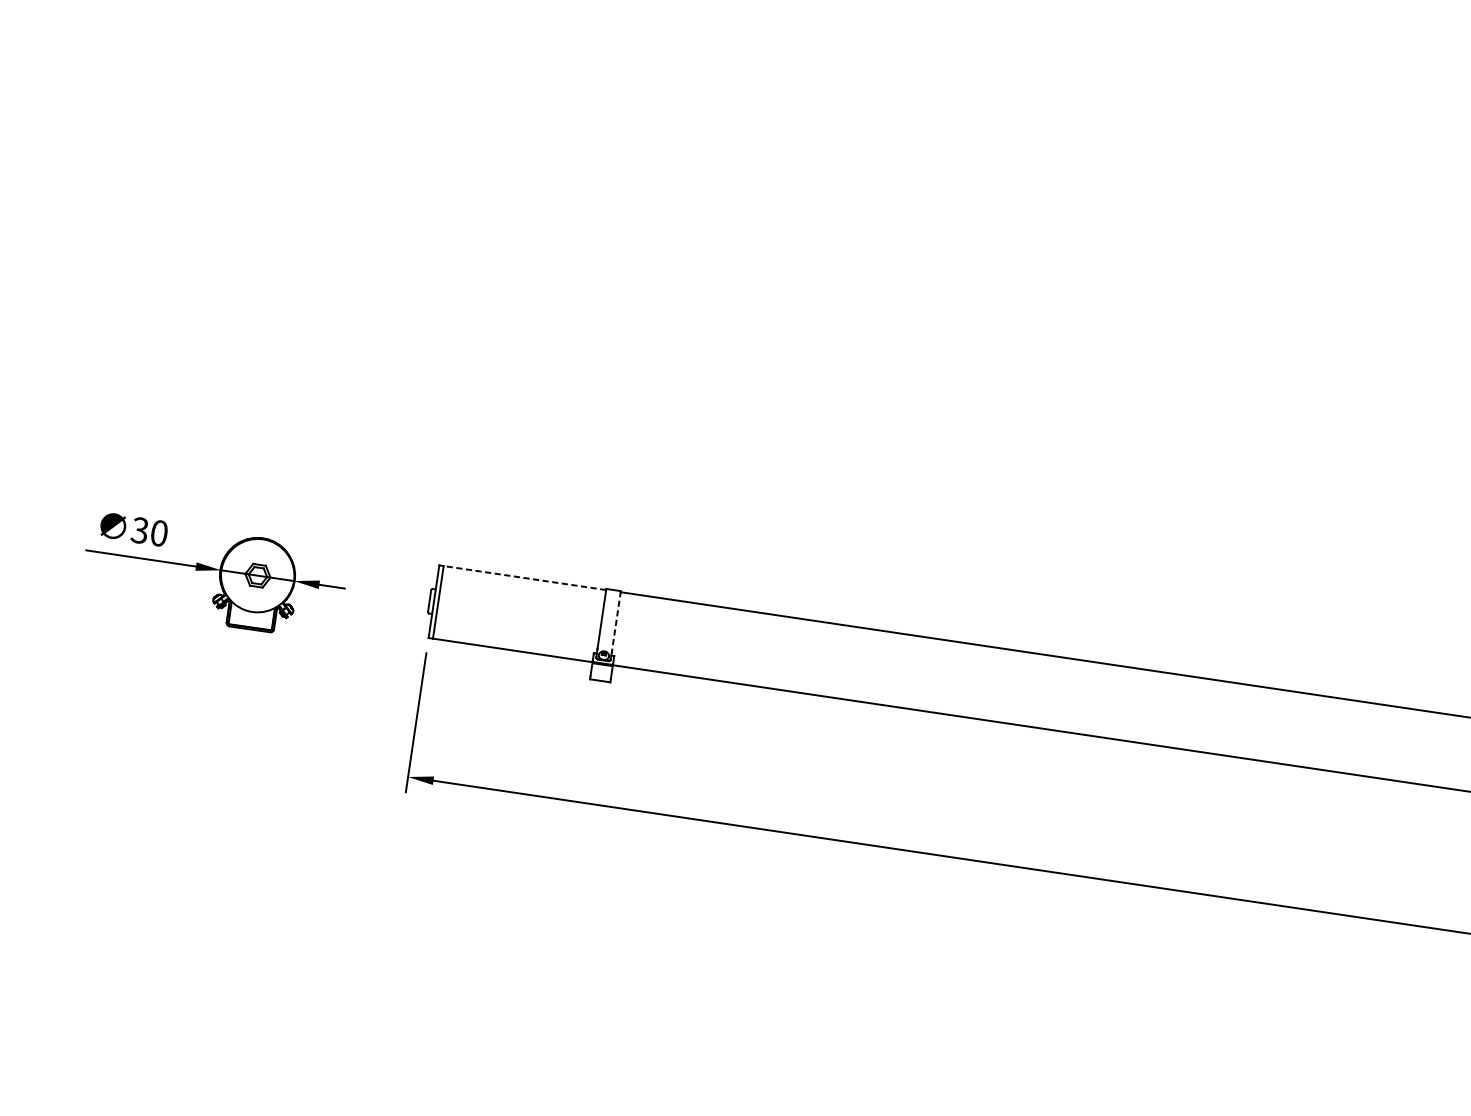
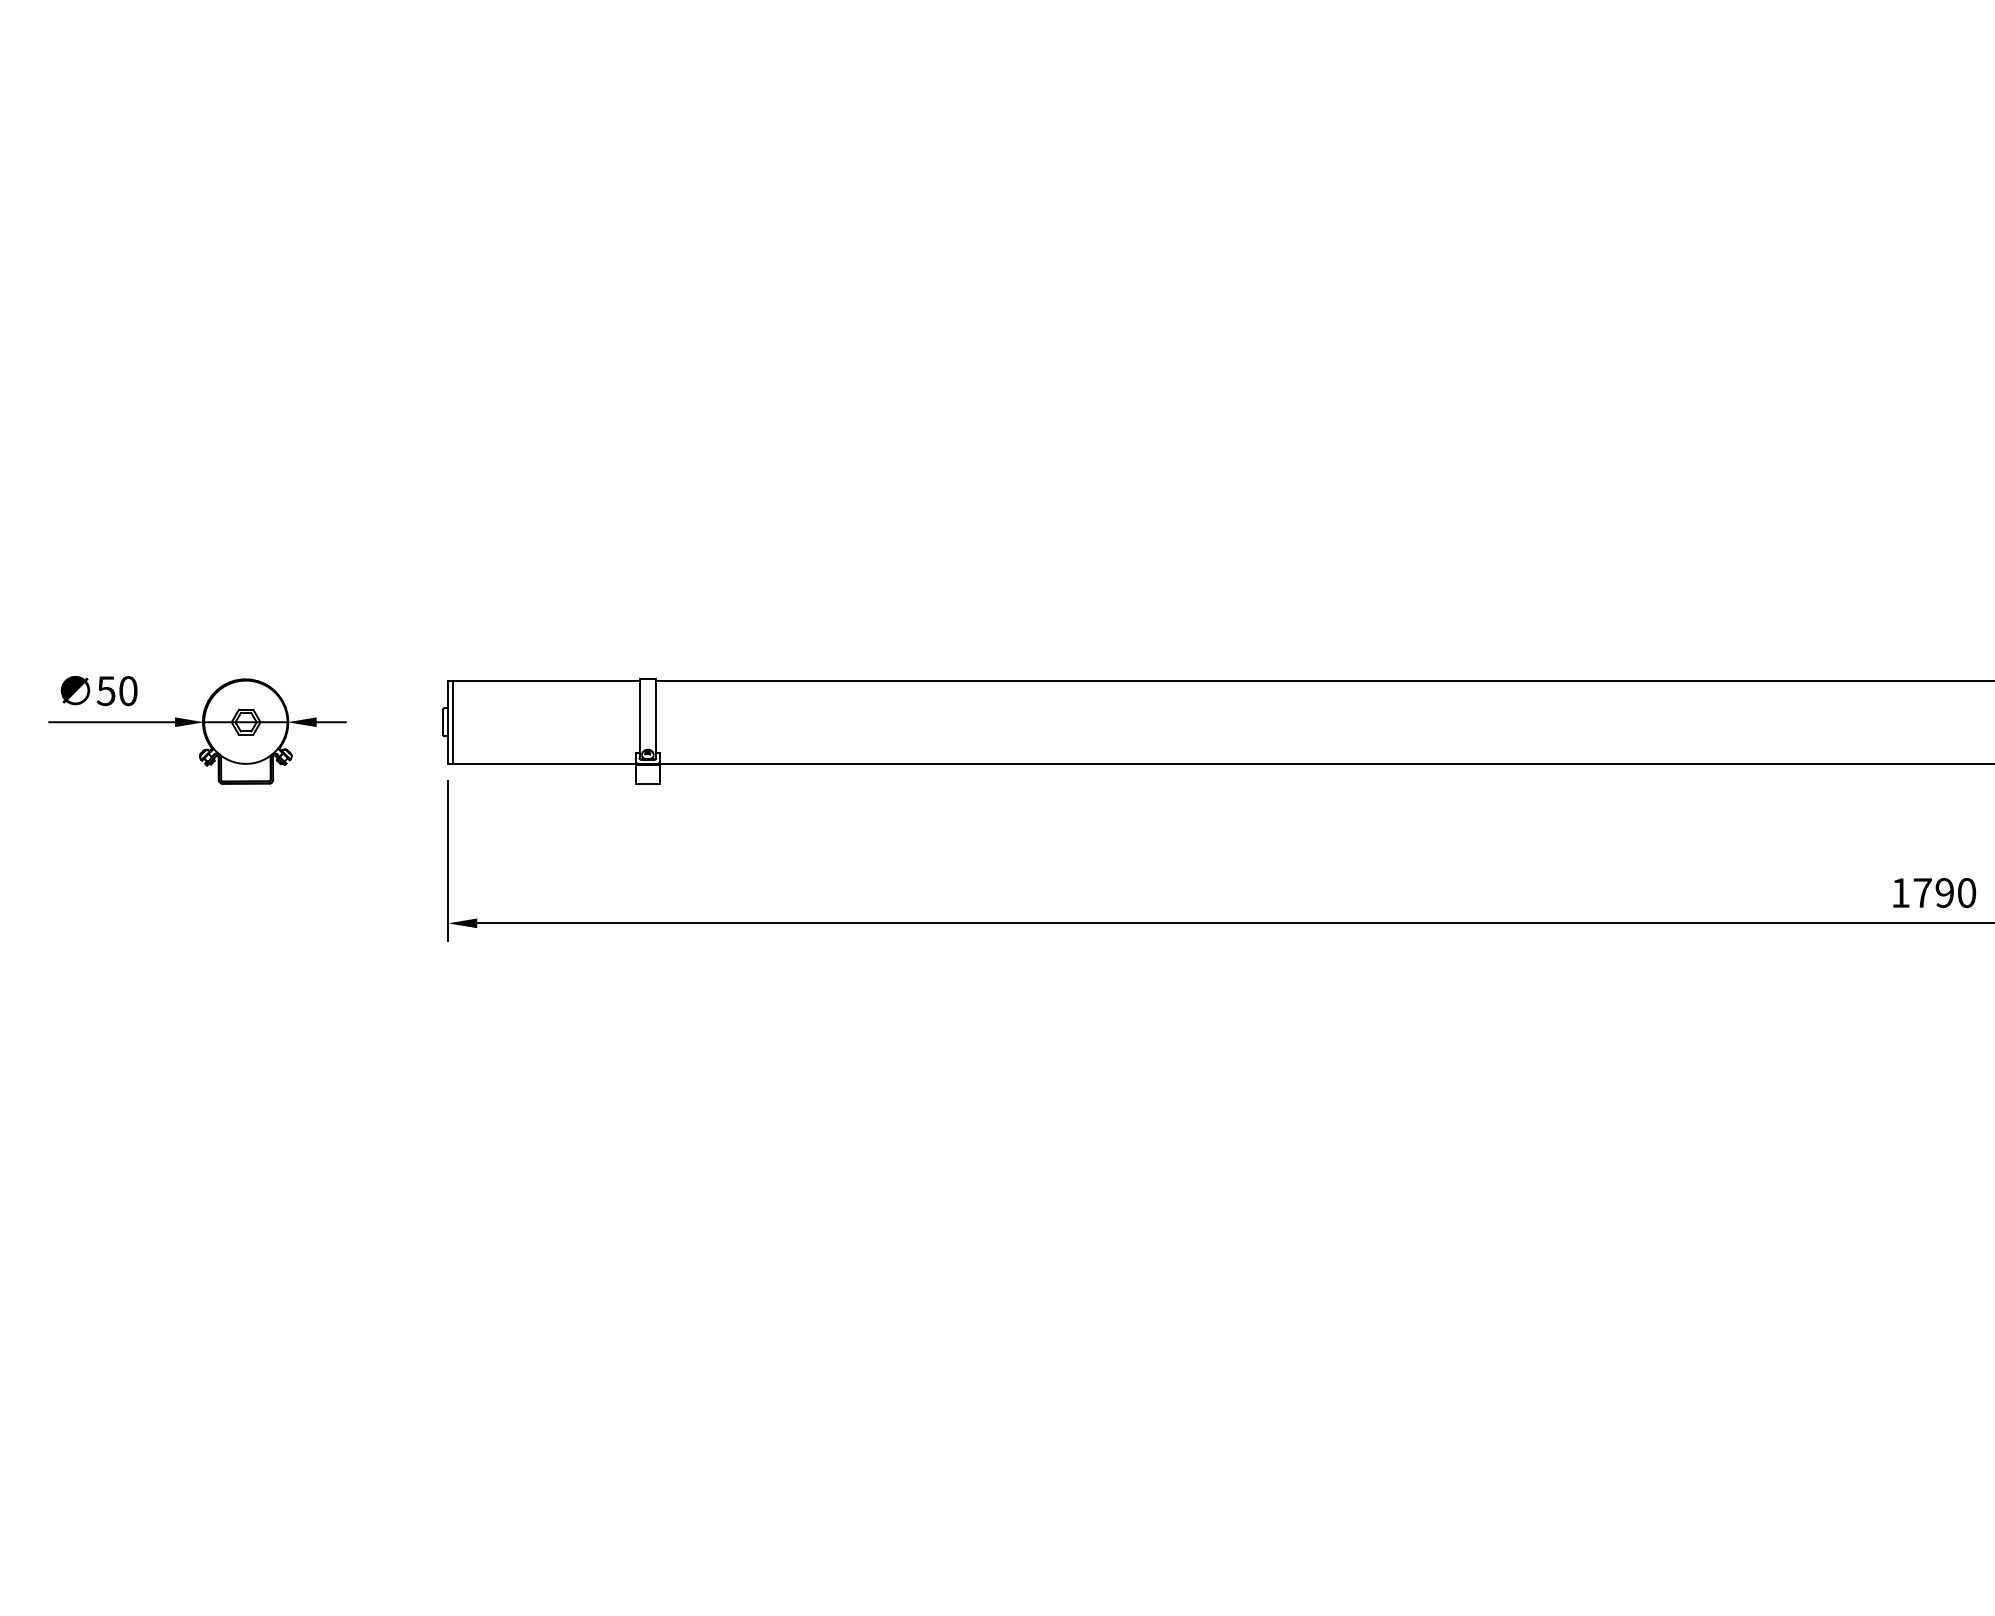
text: (139, 529) -> (105, 690), 30 -> 50
line: (524, 577) -> (545, 680), dashed -> solid
line: (616, 621) -> (656, 714), dashed -> solid

